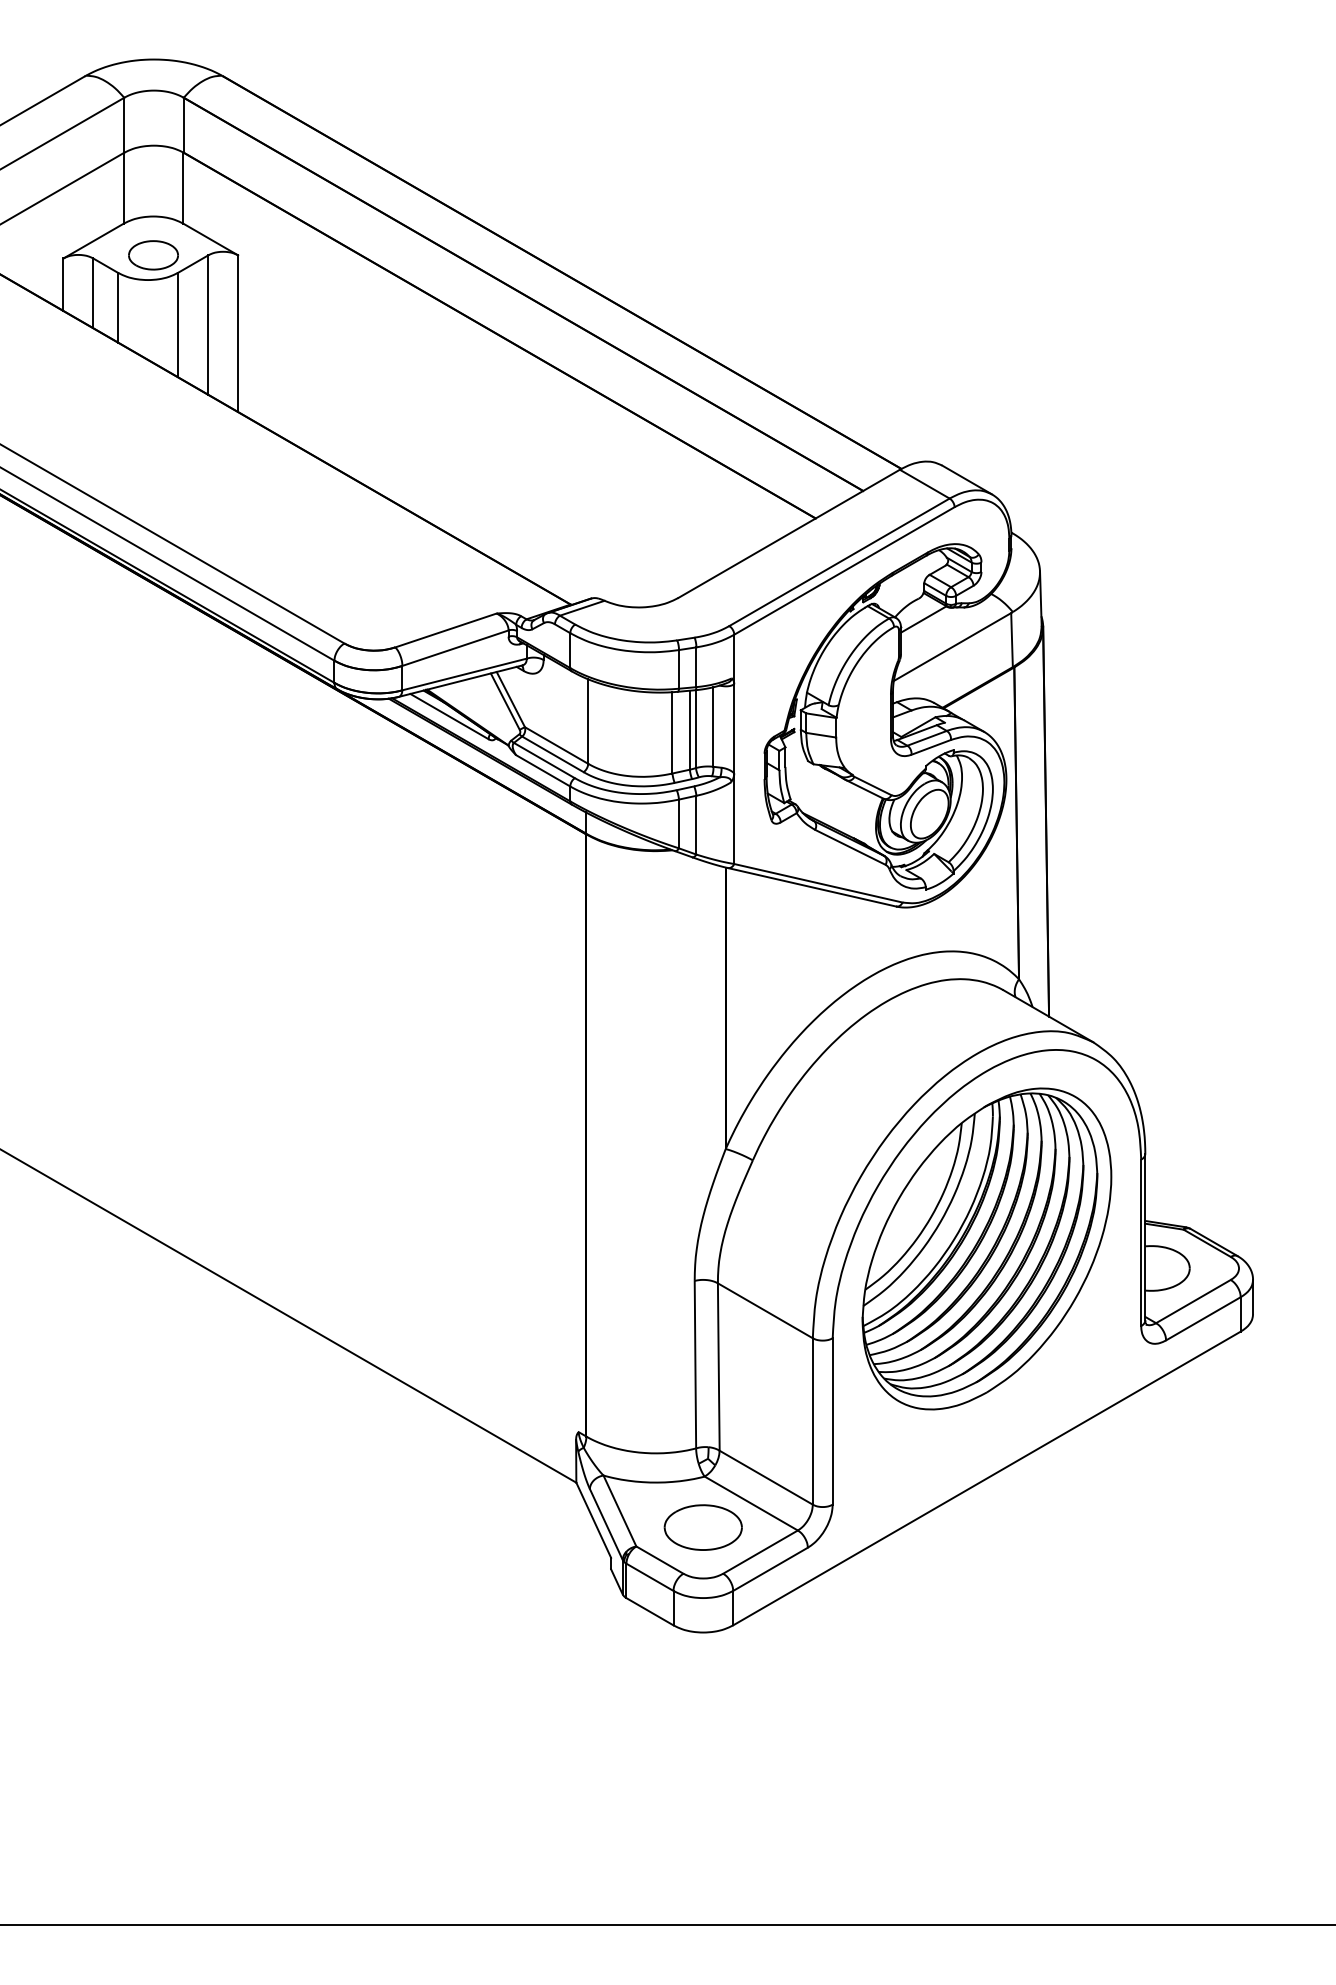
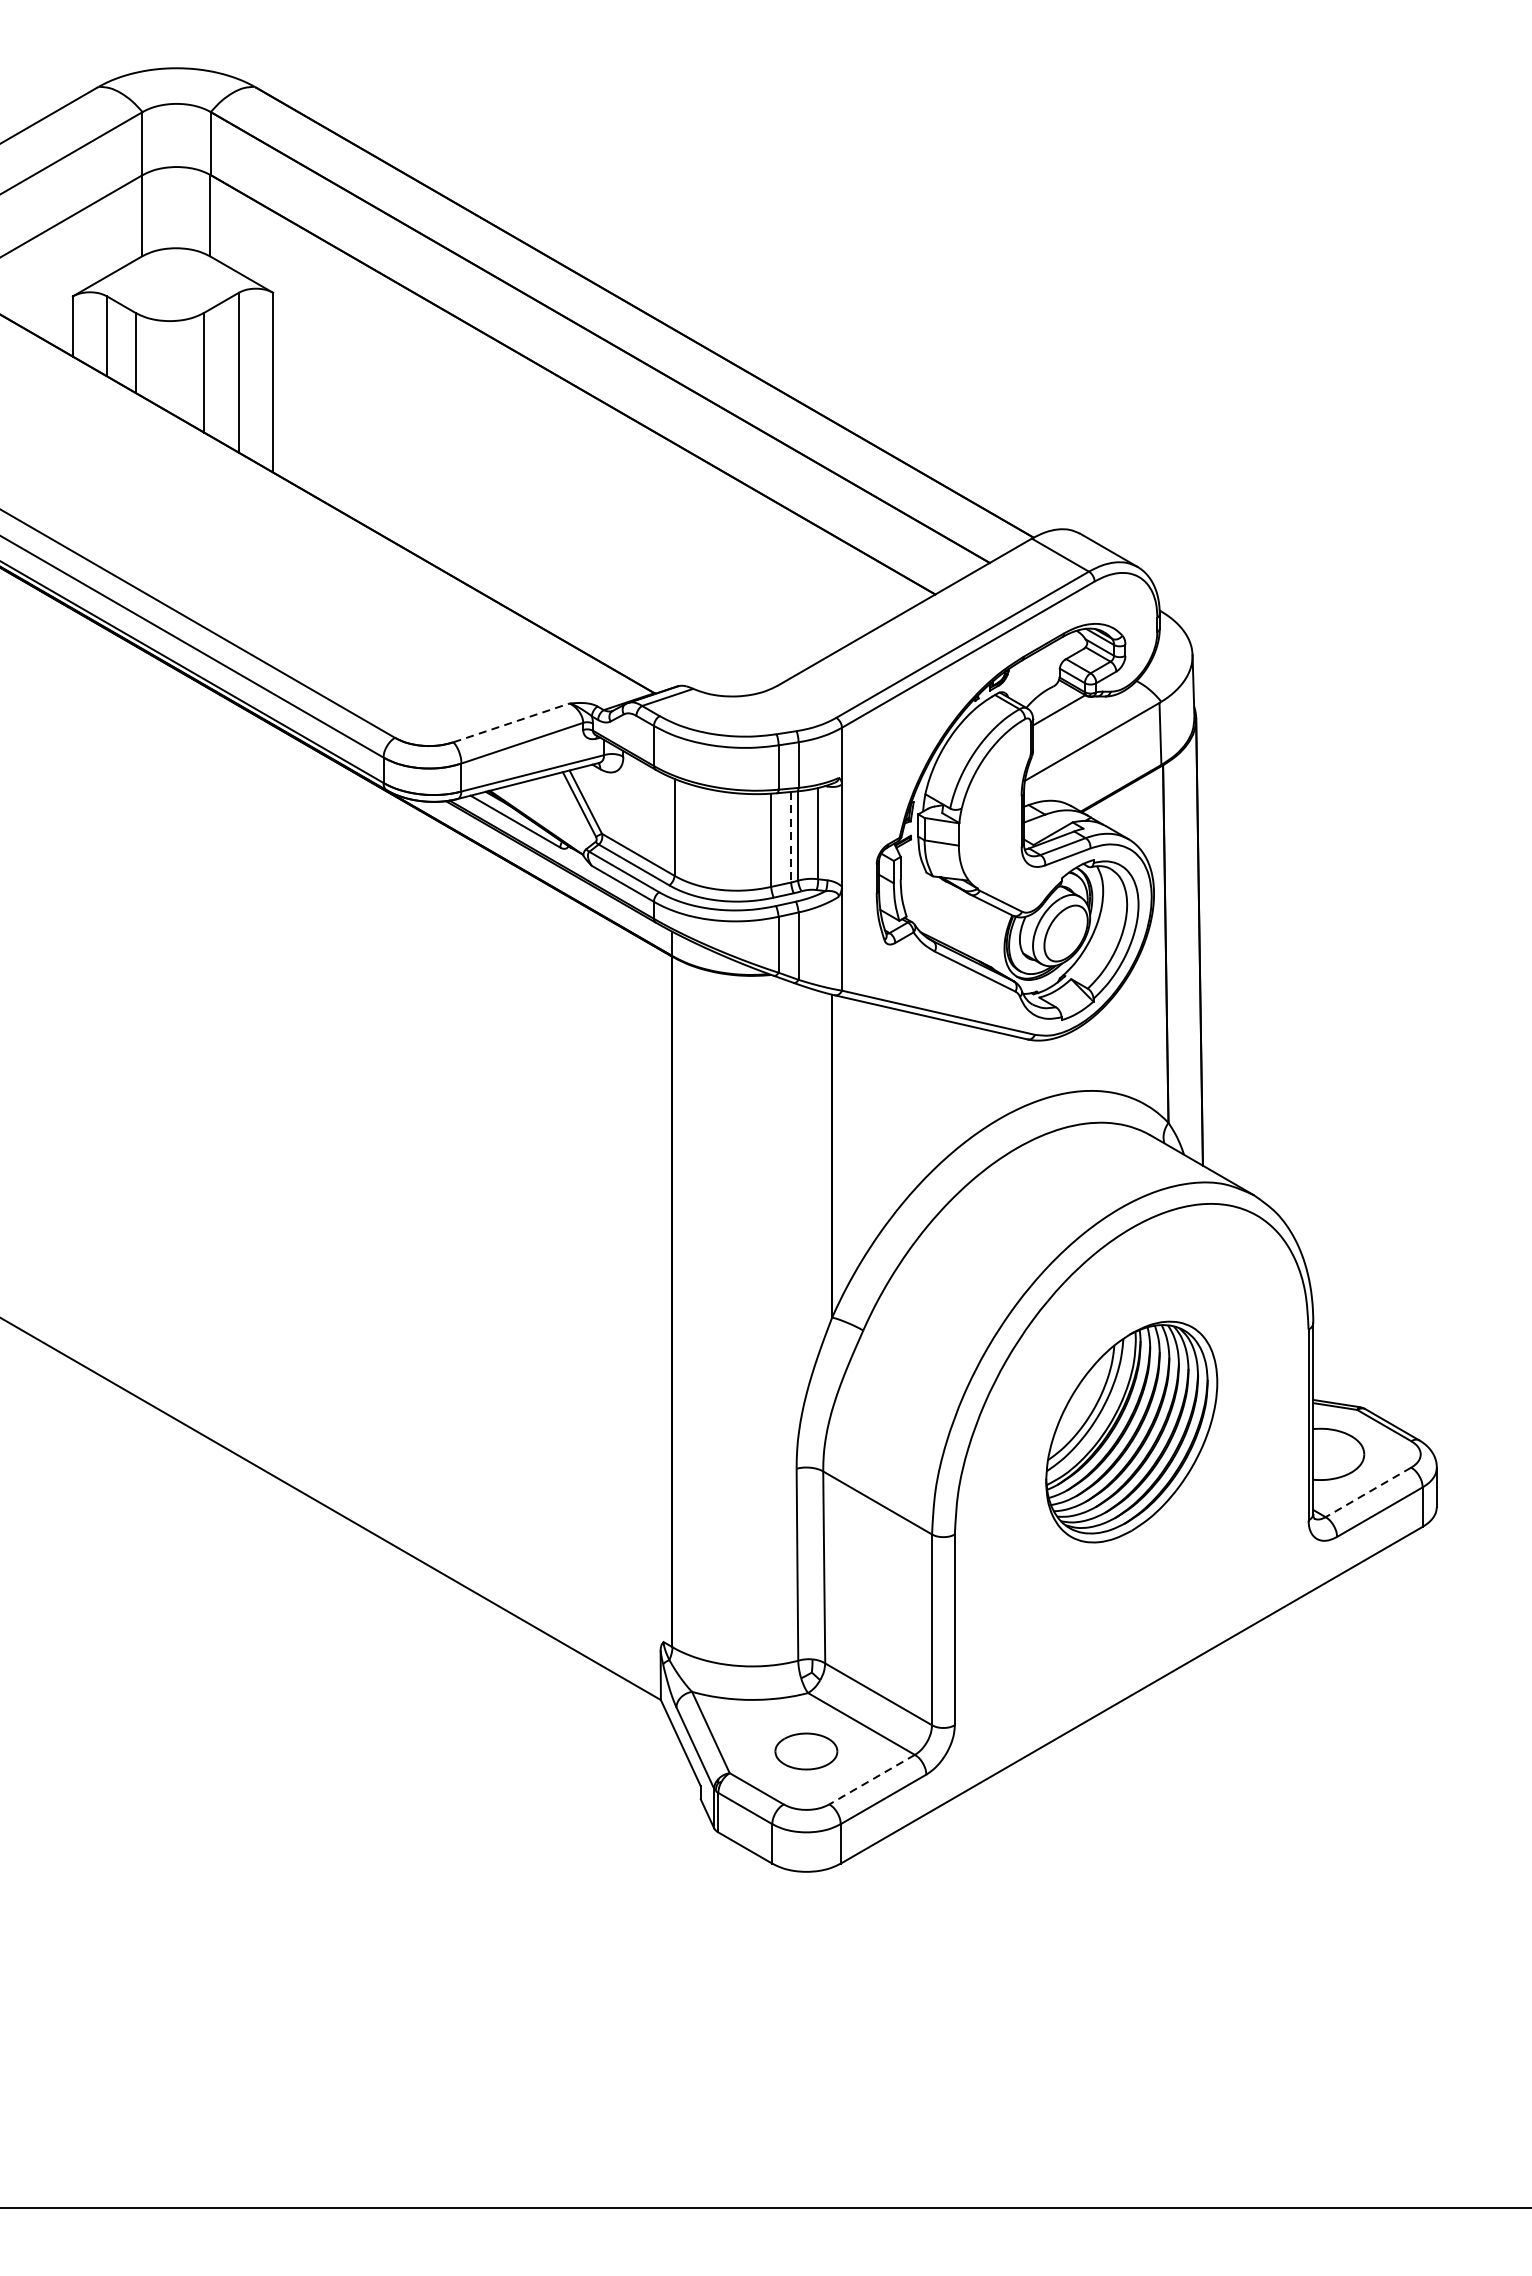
part: (153, 255) -> (176, 292), removed
line: (446, 630) -> (512, 722), solid -> dashed
line: (689, 730) -> (790, 837), solid -> dashed
part: (986, 1248) -> (1131, 1431), size x0.6
line: (1193, 1301) -> (1368, 1492), solid -> dashed
part: (702, 1527) -> (805, 1751), size x0.7
line: (760, 1552) -> (872, 1780), solid -> dashed

